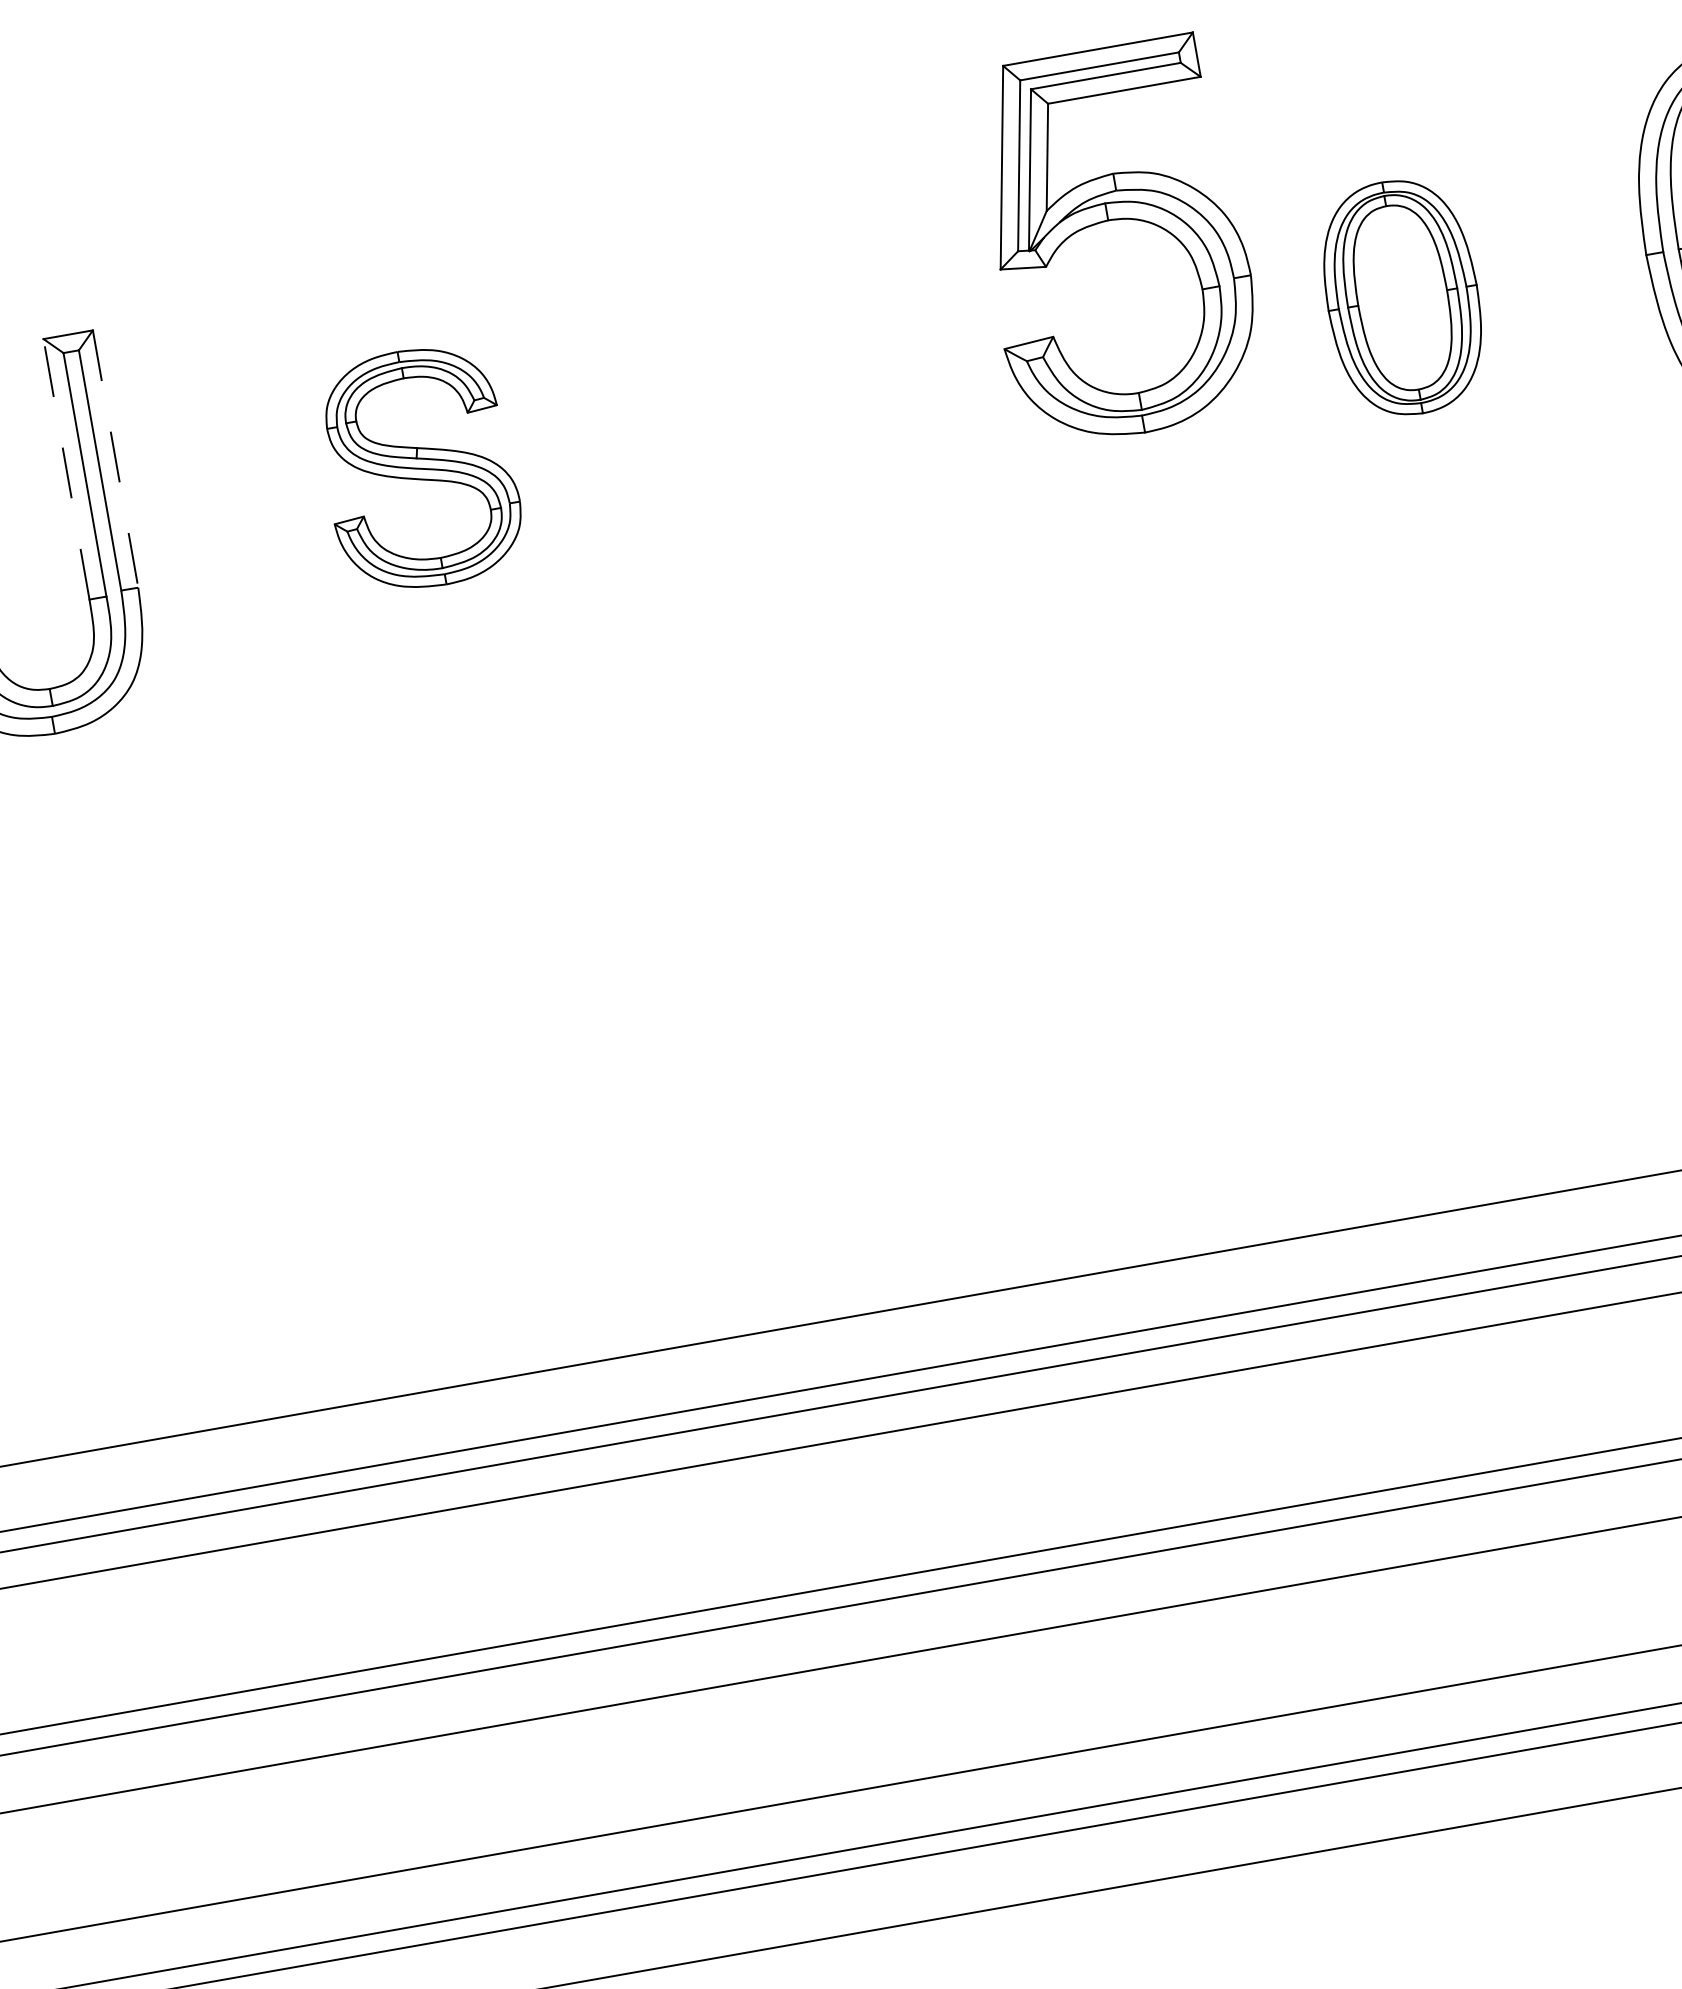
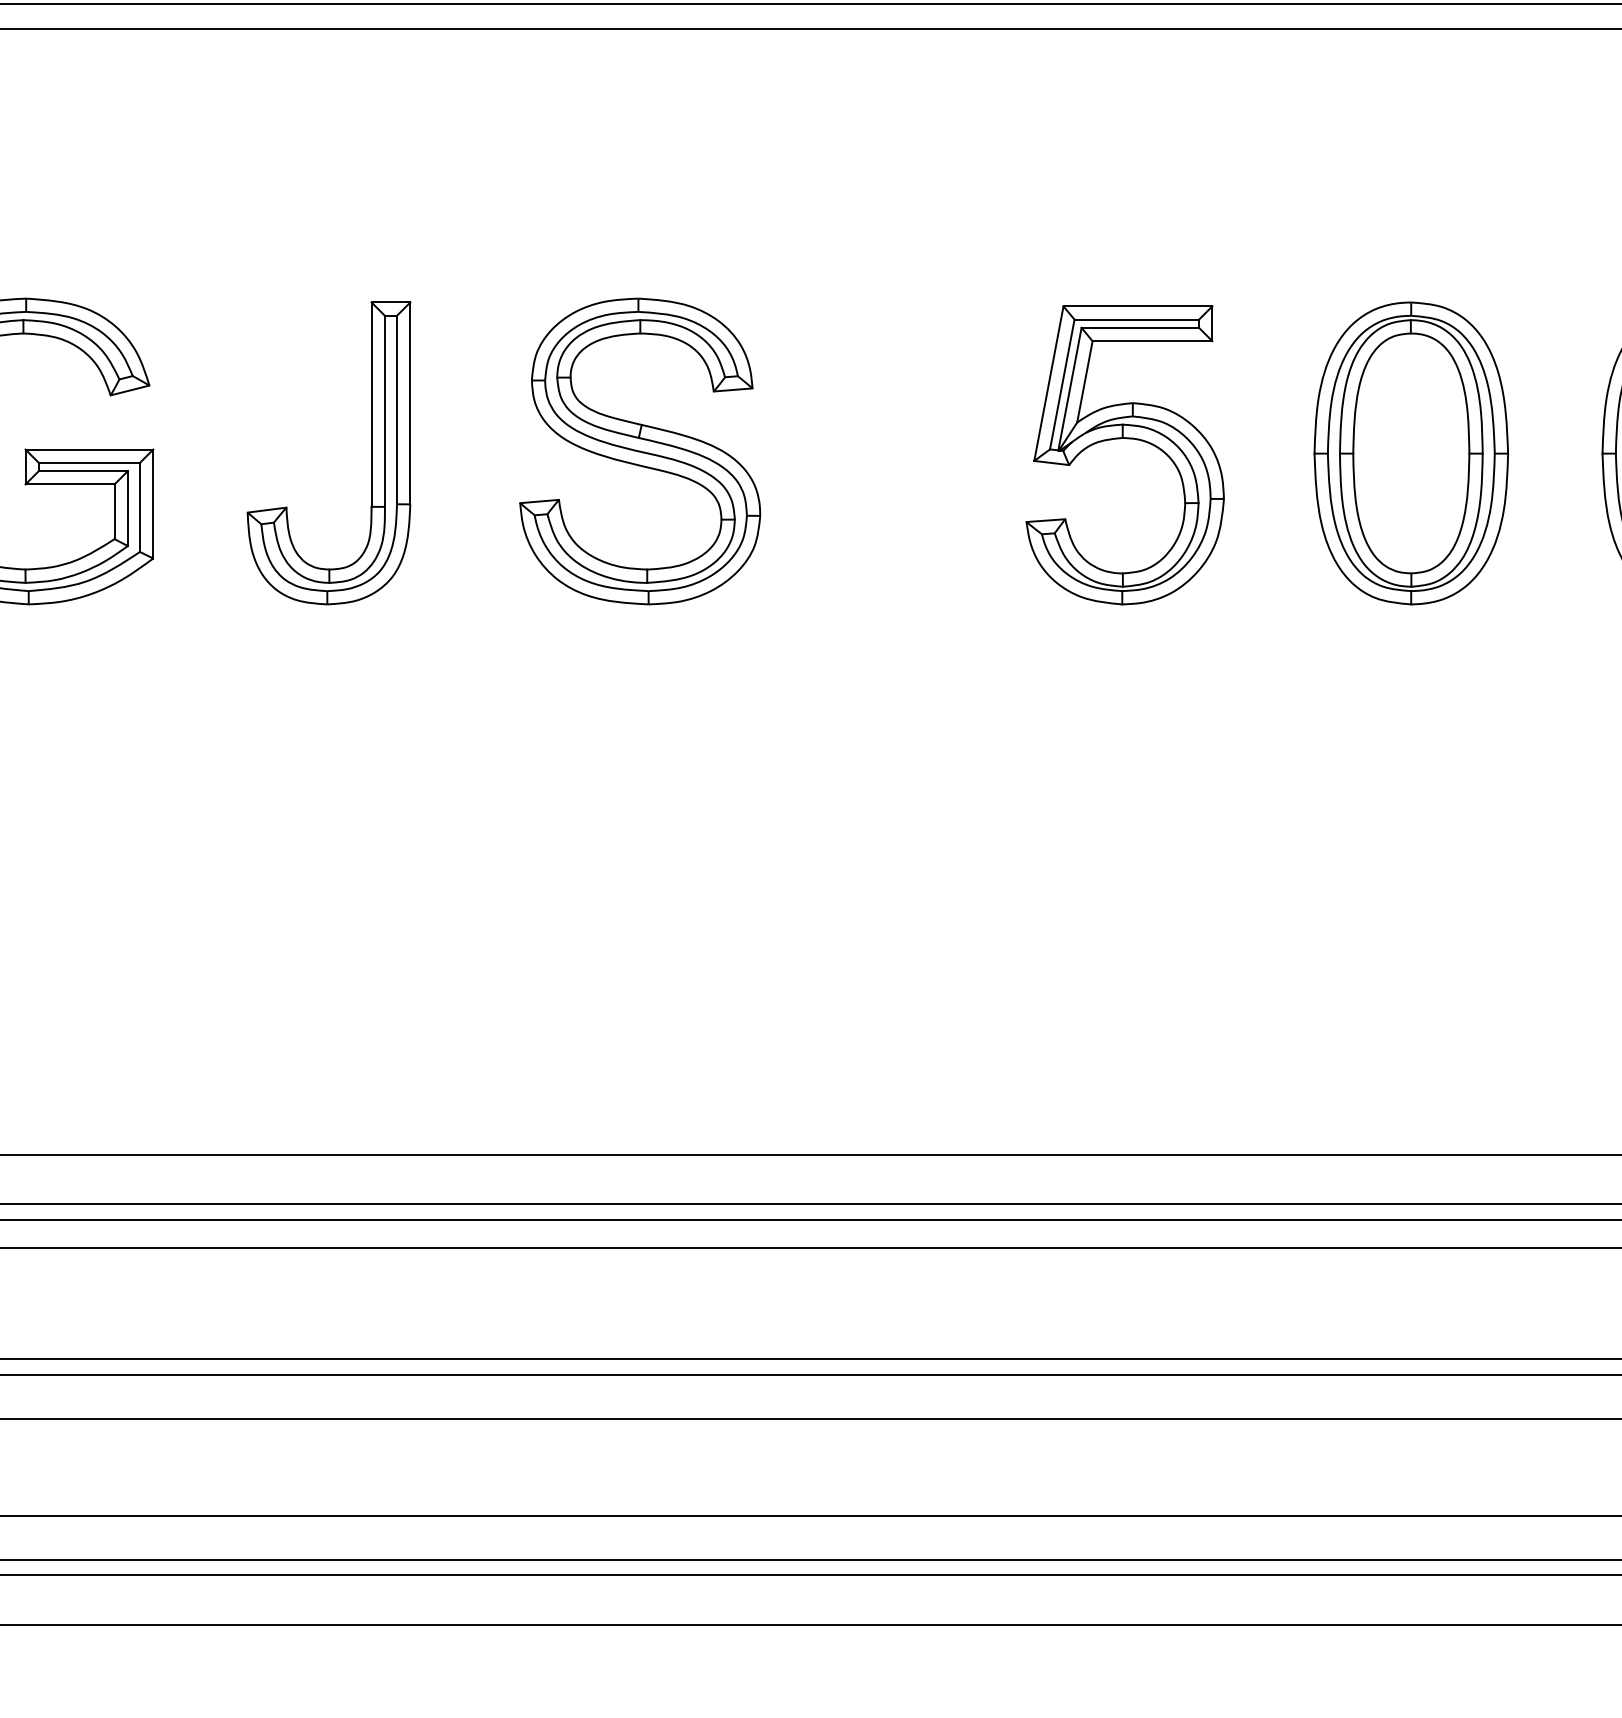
part: (1114, 221) -> (1127, 439), moved
part: (1402, 297) -> (1411, 453), size x1.67
line: (115, 459) -> (410, 403), dashed -> solid
part: (419, 468) -> (640, 451), size x1.67
line: (66, 469) -> (371, 404), dashed -> solid

